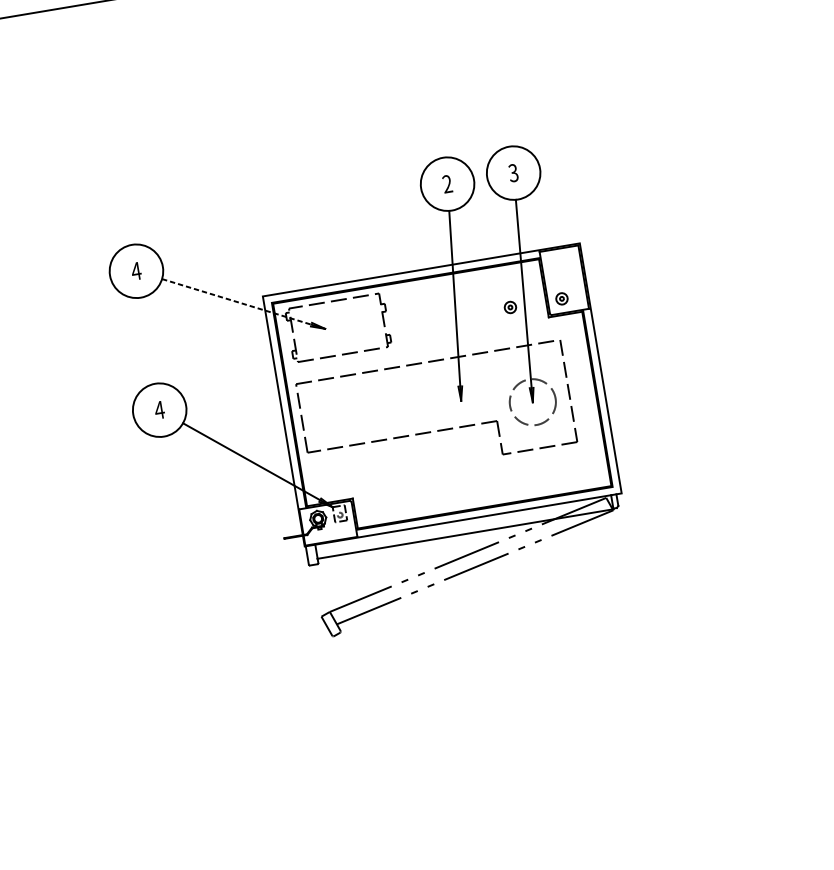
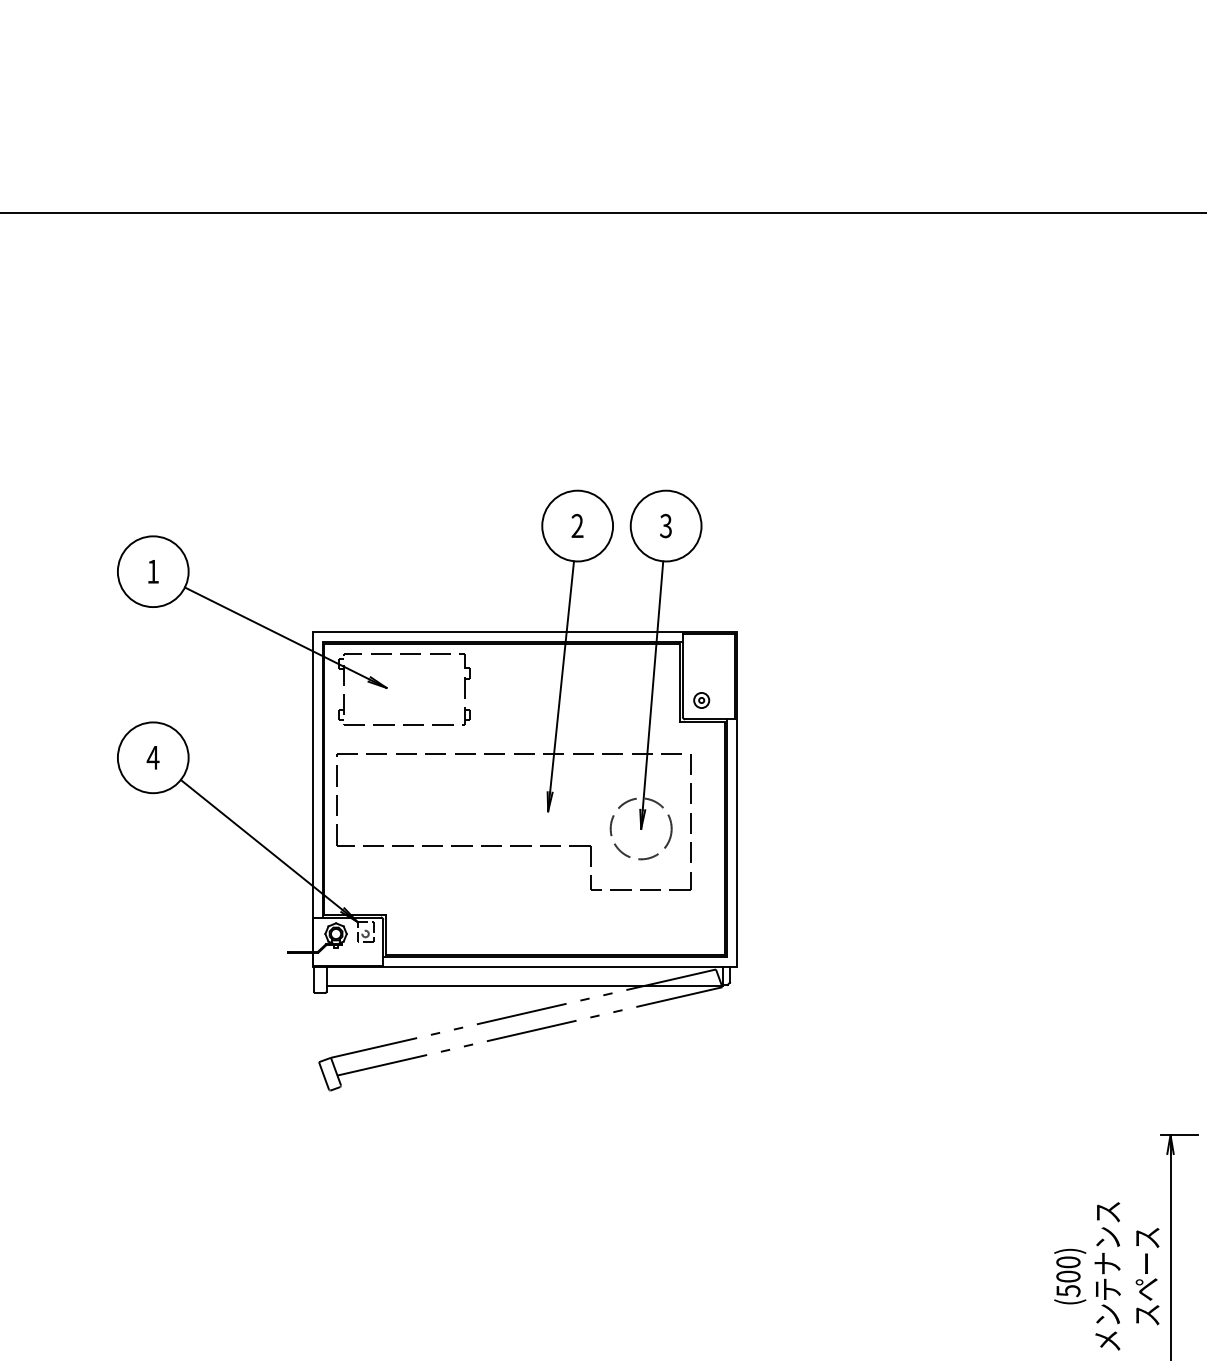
text: (135, 271) -> (152, 571), 4 -> 1
line: (236, 301) -> (277, 633), dashed -> solid
part: (510, 307) -> (632, 700), removed

